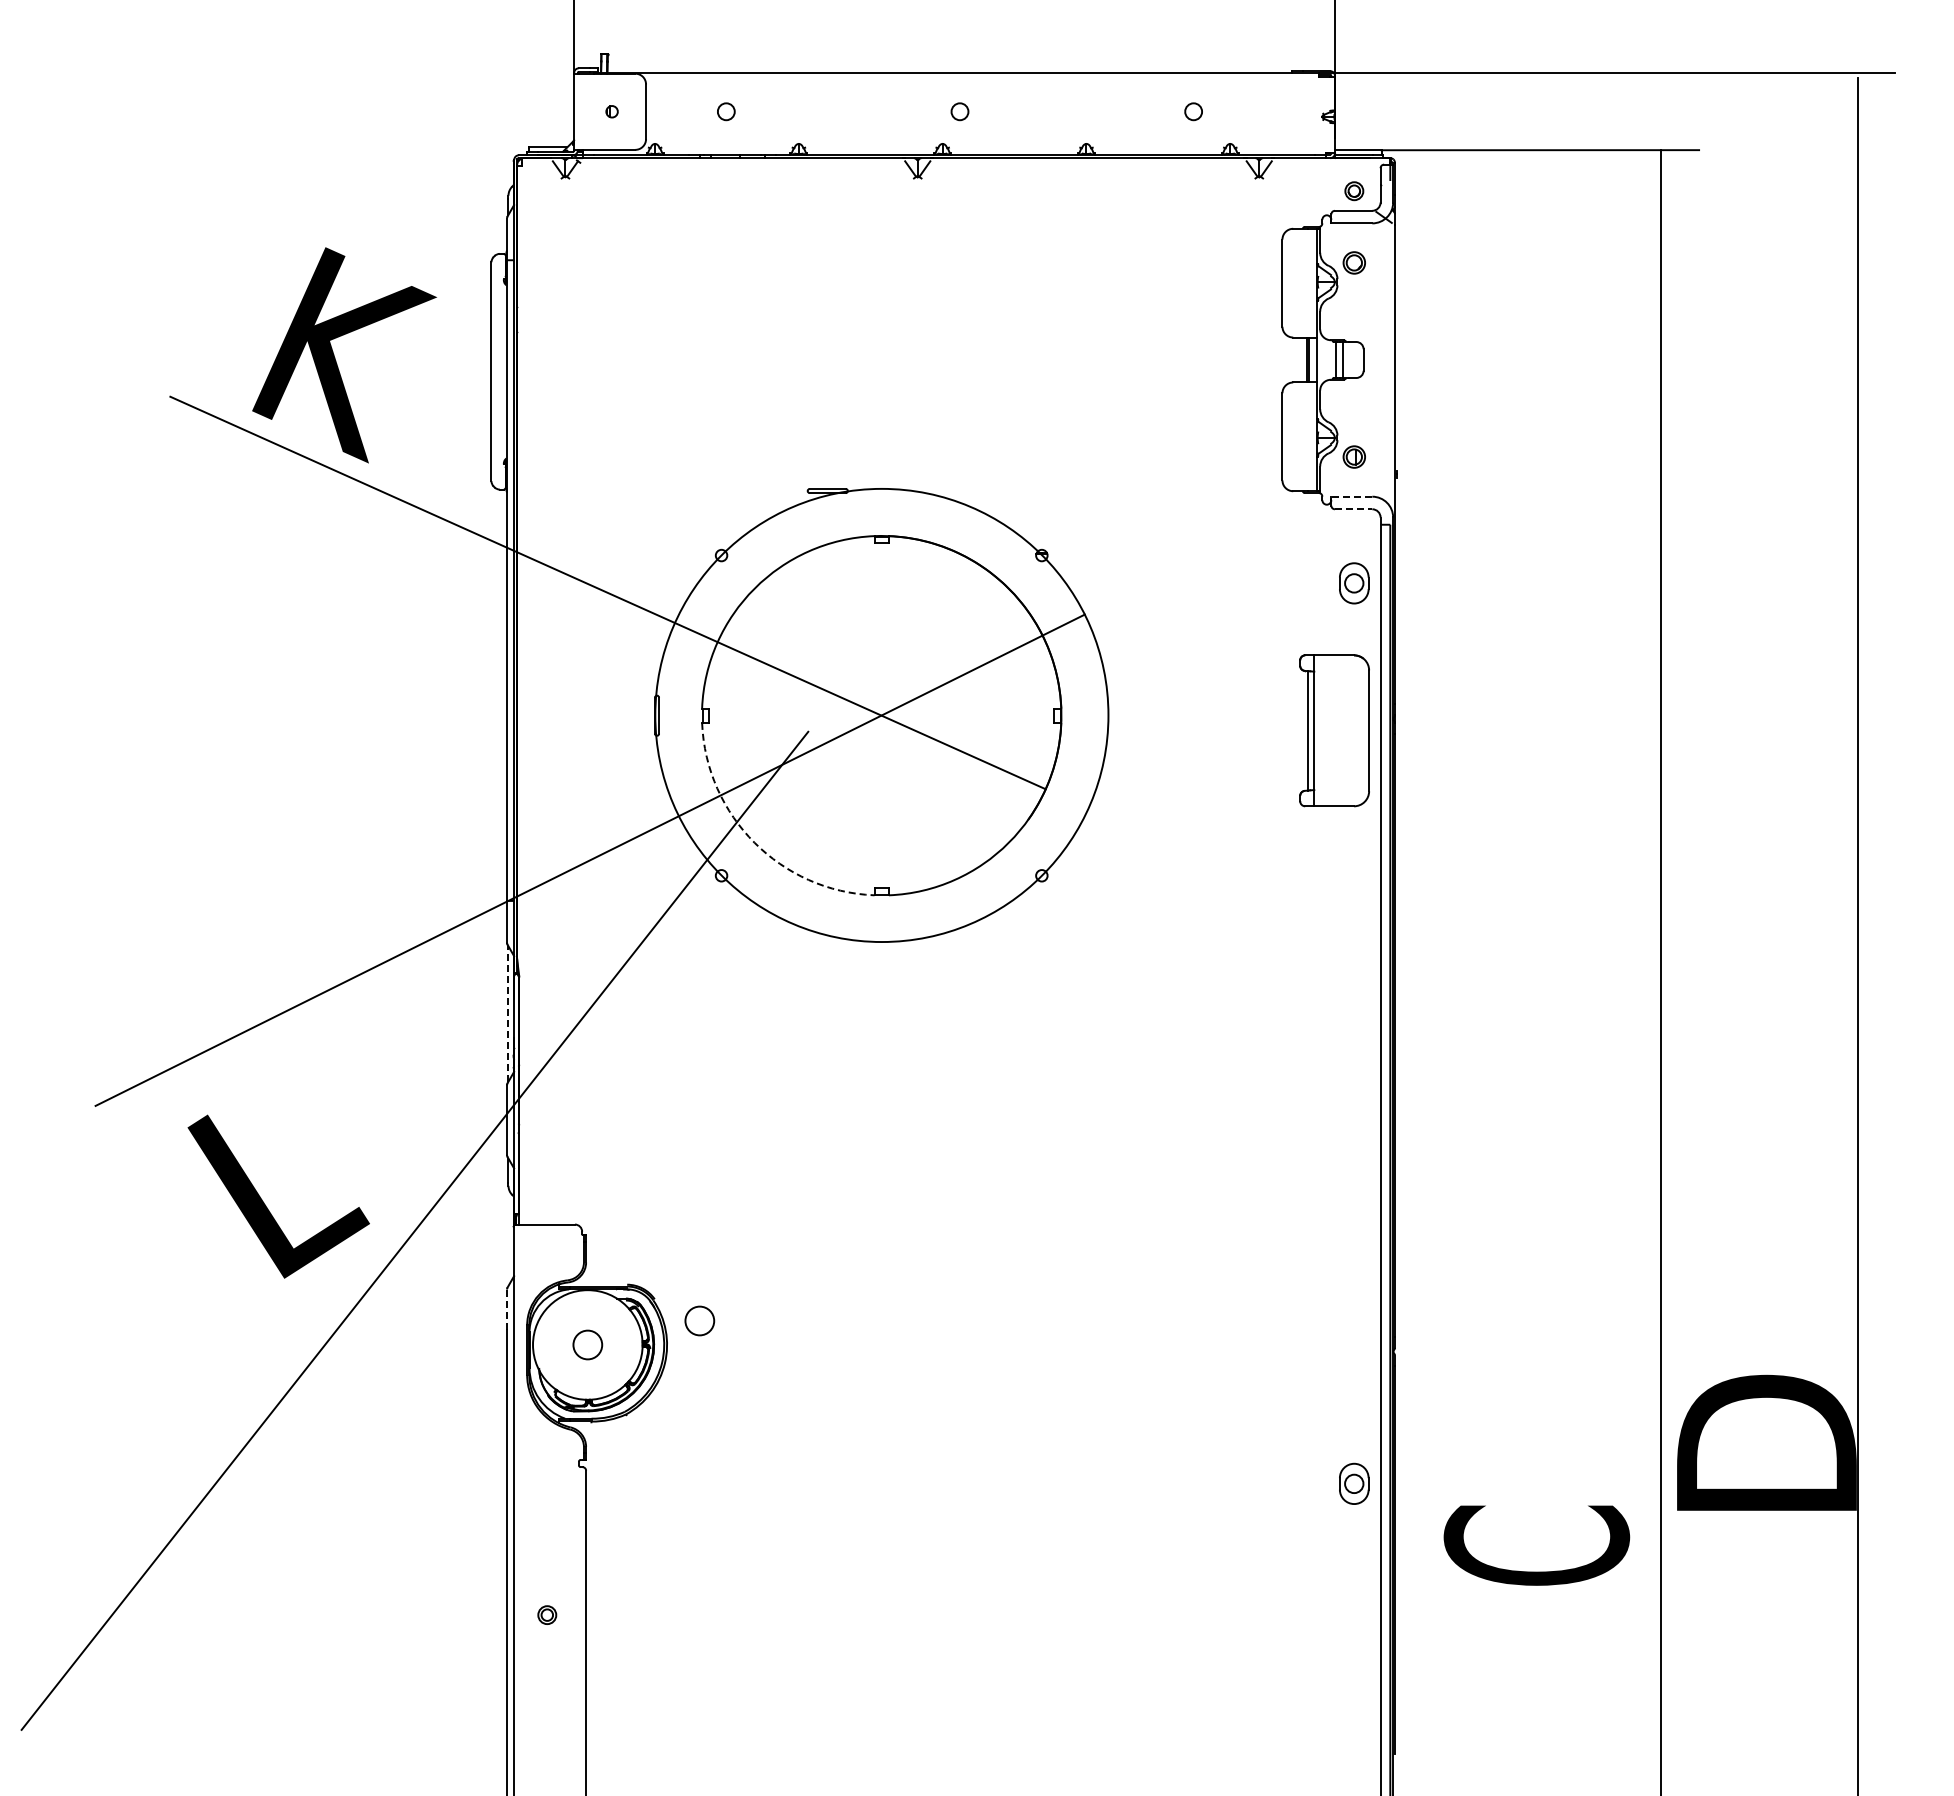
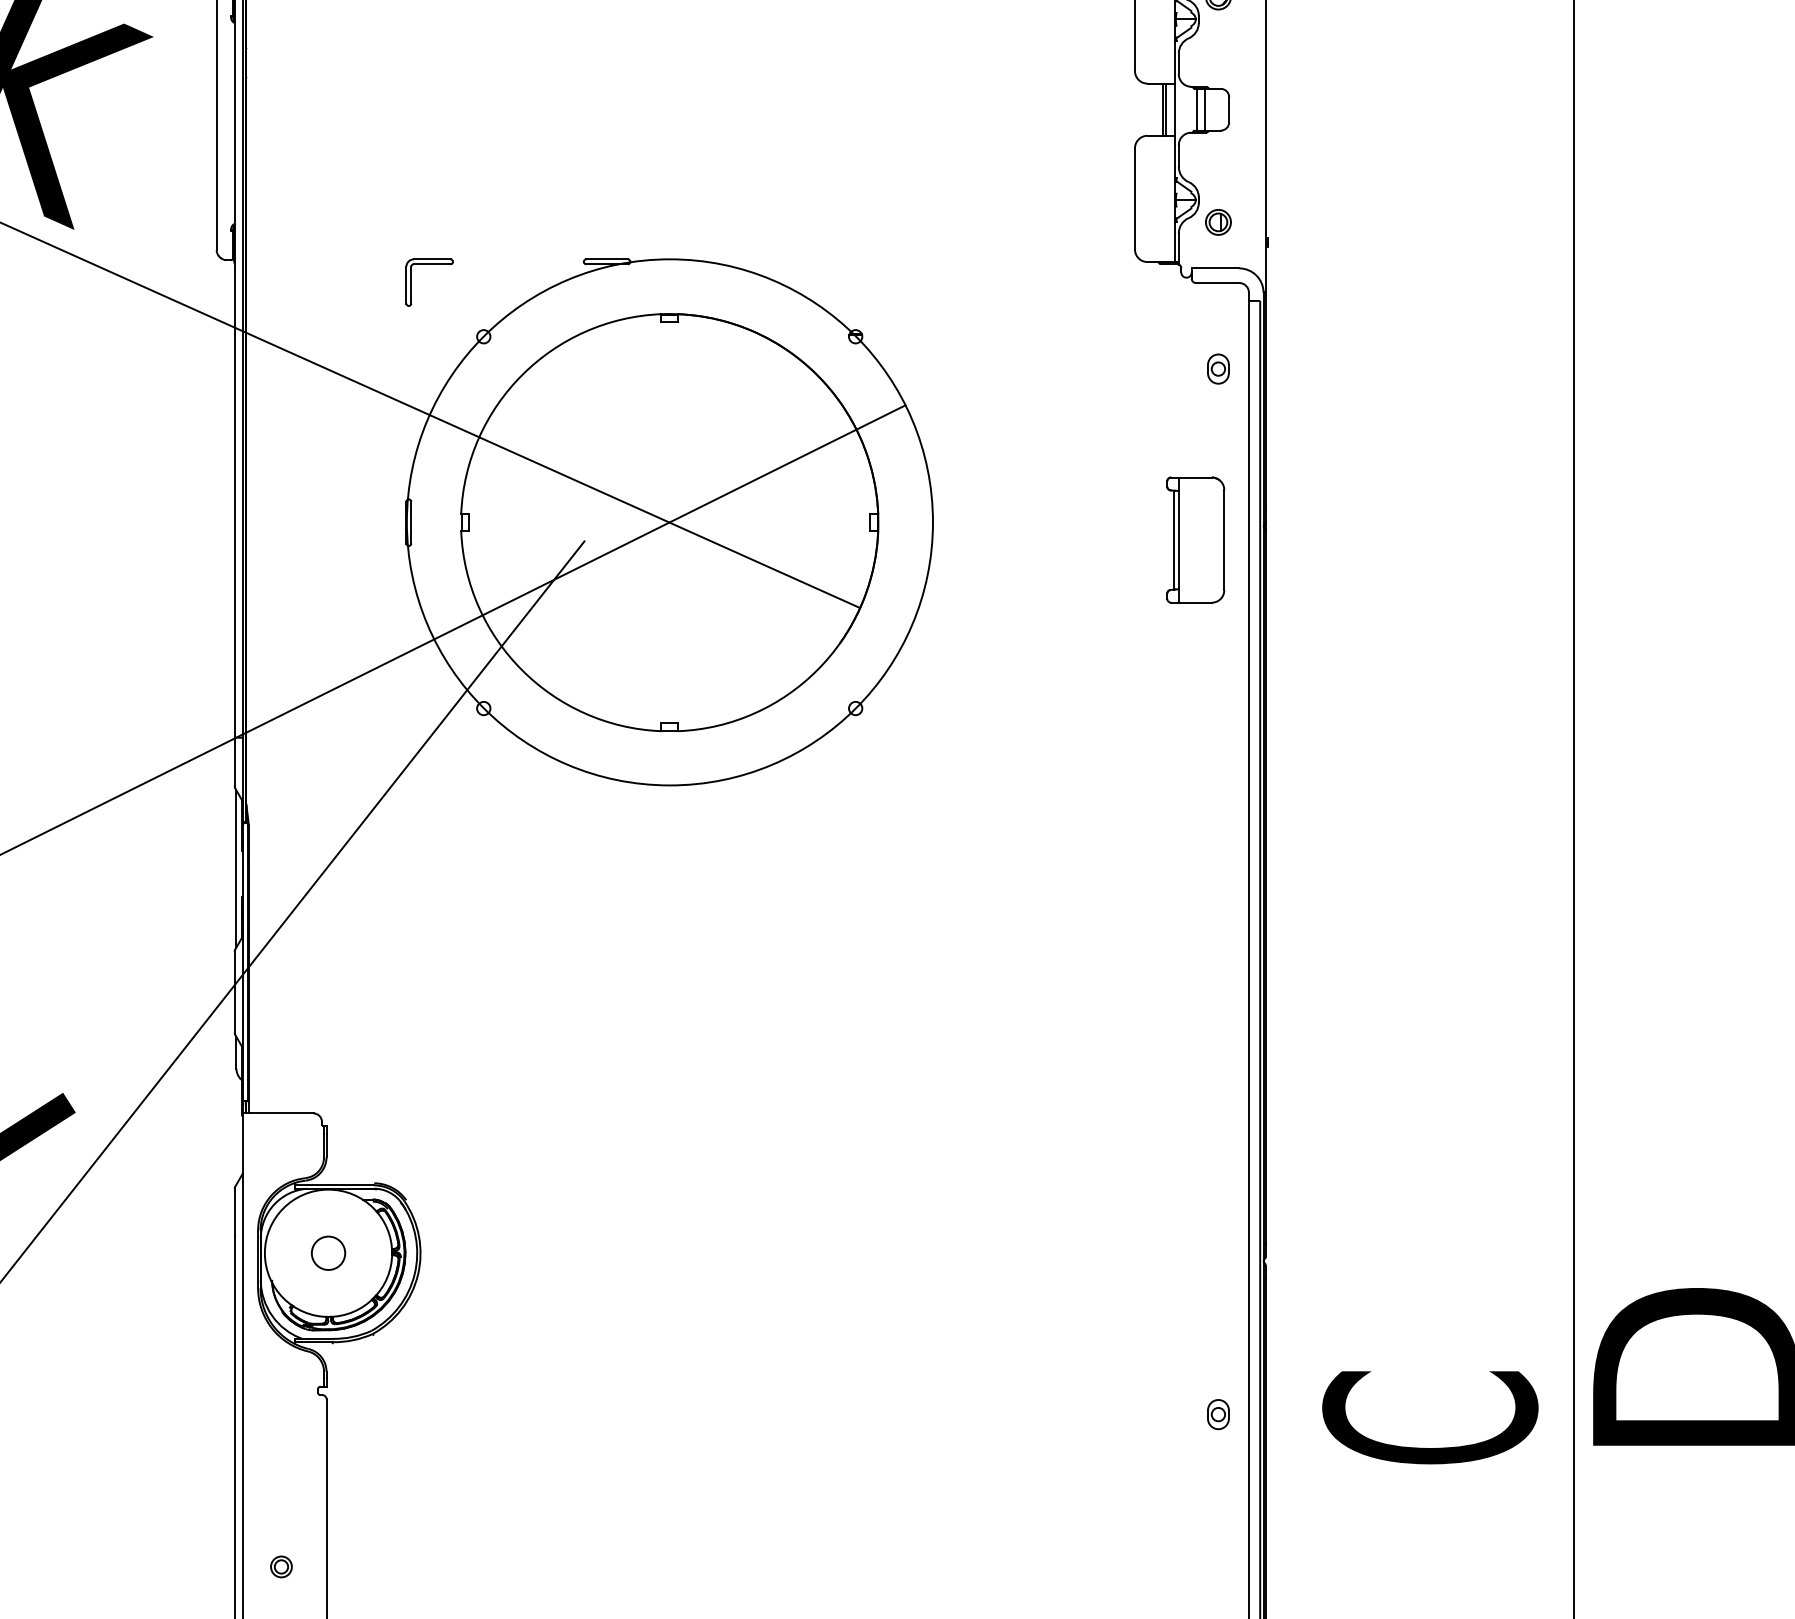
part: (674, 493) -> (429, 264), added
line: (1351, 496) -> (1215, 268), dashed -> solid
line: (1353, 509) -> (1217, 283), dashed -> solid
part: (1354, 583) -> (1218, 369), size x0.62
part: (1334, 730) -> (1195, 539), size x0.71
arc: (754, 842) -> (522, 669), dashed -> solid
line: (508, 1014) -> (236, 869), dashed -> solid
line: (507, 1309) -> (235, 1212), dashed -> solid
circle: (699, 1320) -> (458, 1224), removed
part: (1354, 1483) -> (1218, 1414), size x0.62
text: (1536, 1545) -> (1429, 1417), moved

